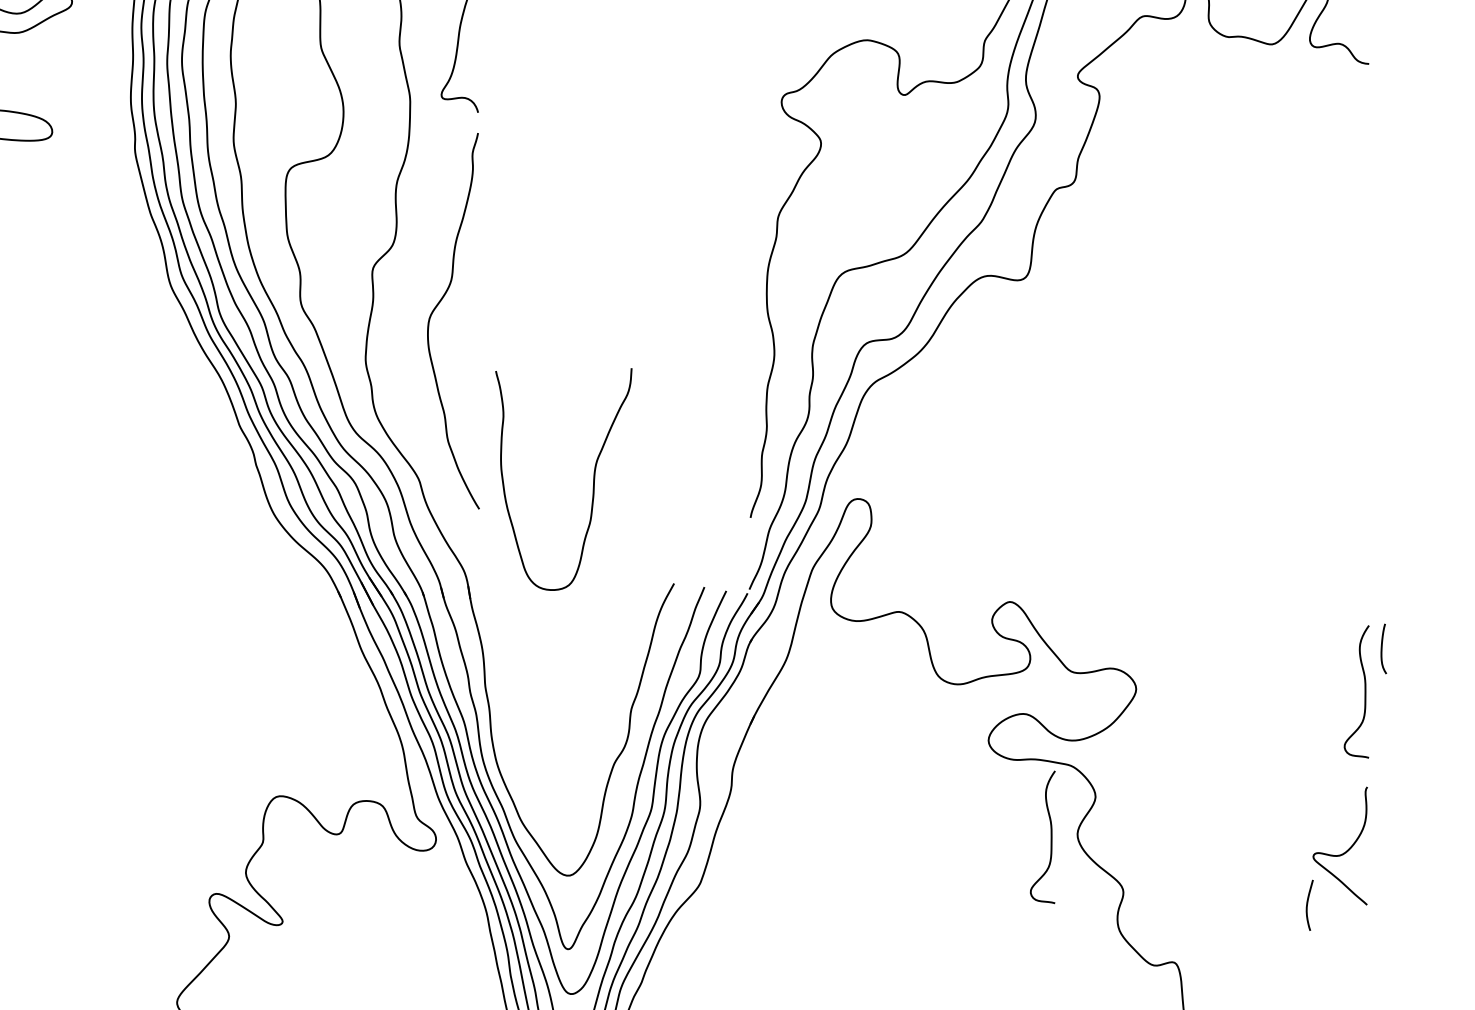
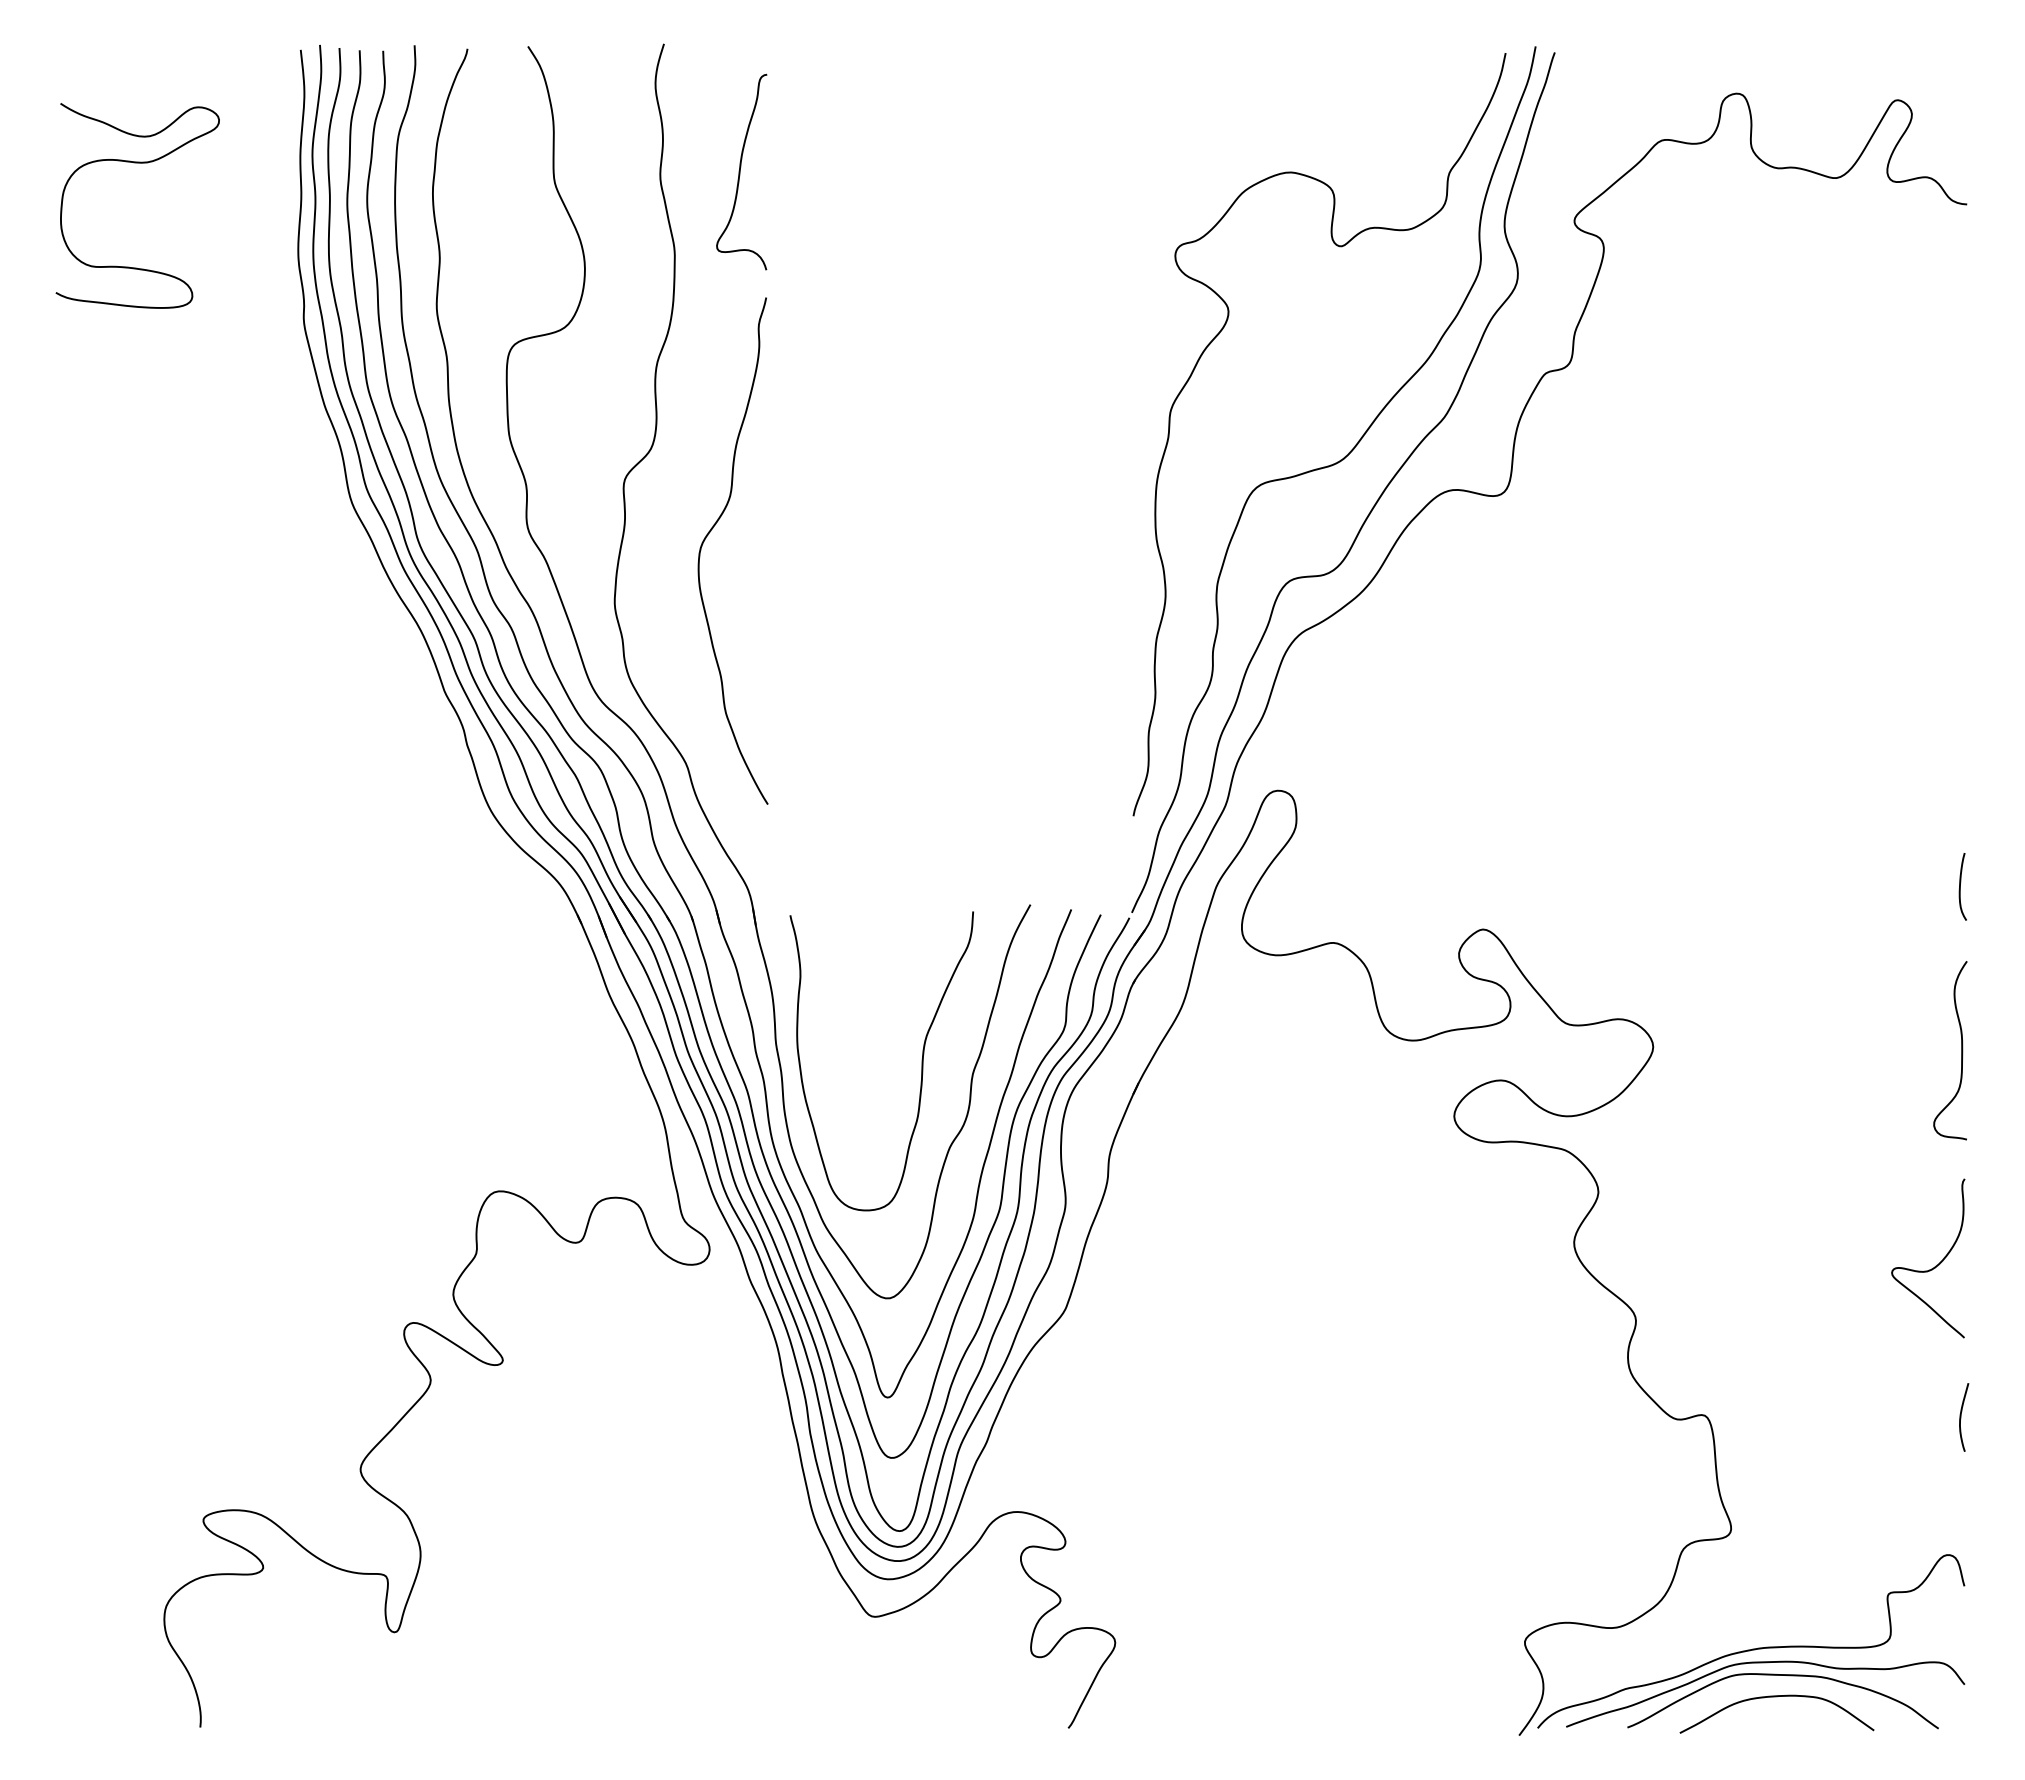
curve: (593, 479) -> (921, 1061), moved
curve: (1382, 648) -> (1960, 886), moved
curve: (1051, 837) -> (1538, 1246), removed
curve: (1307, 905) -> (1961, 1417), moved

